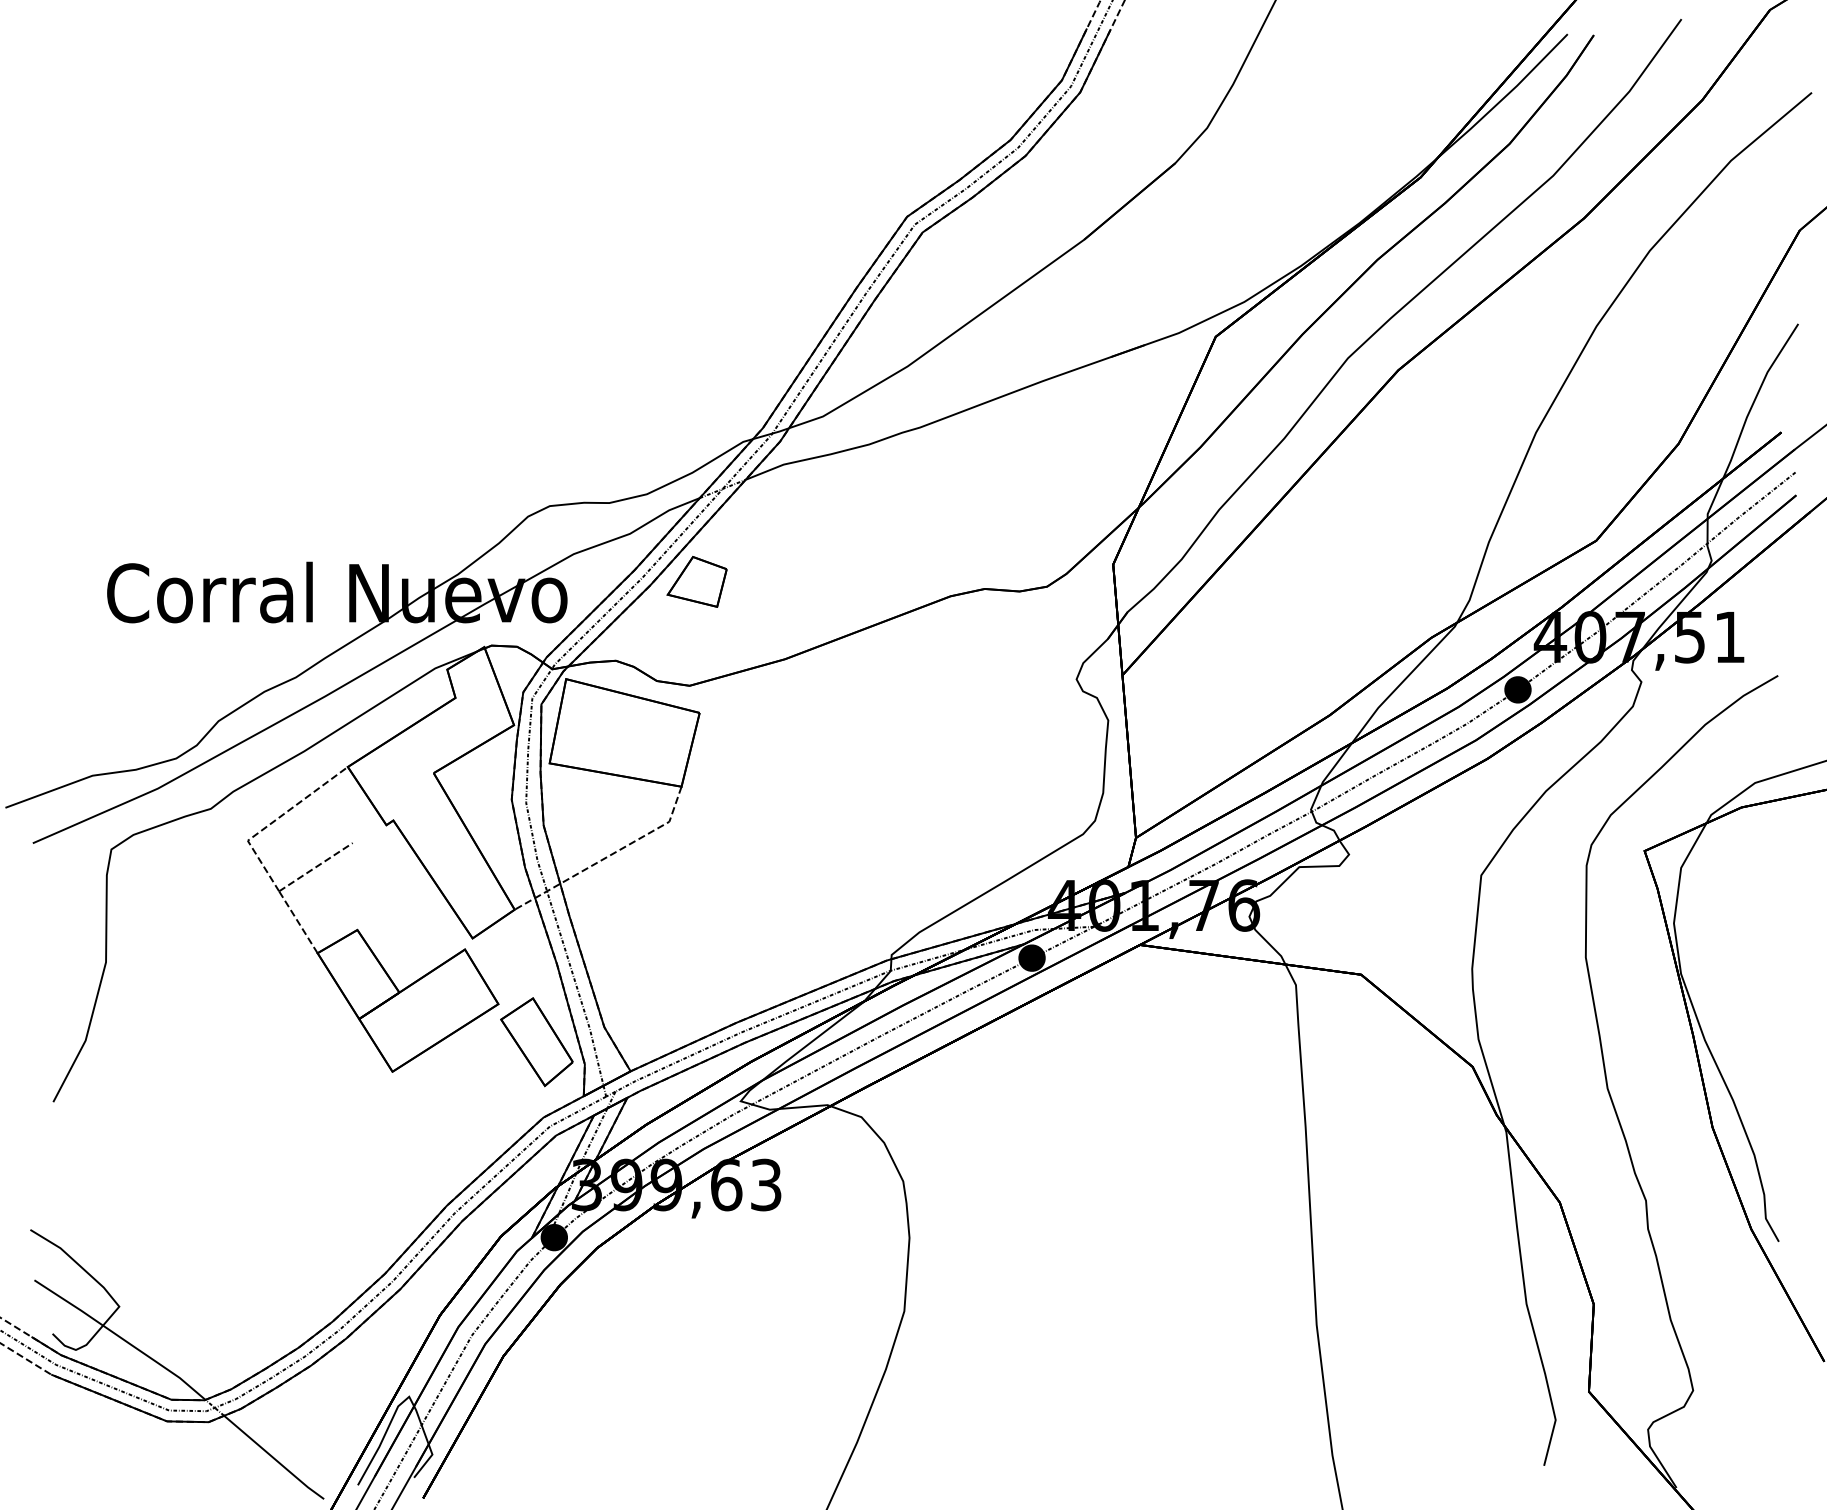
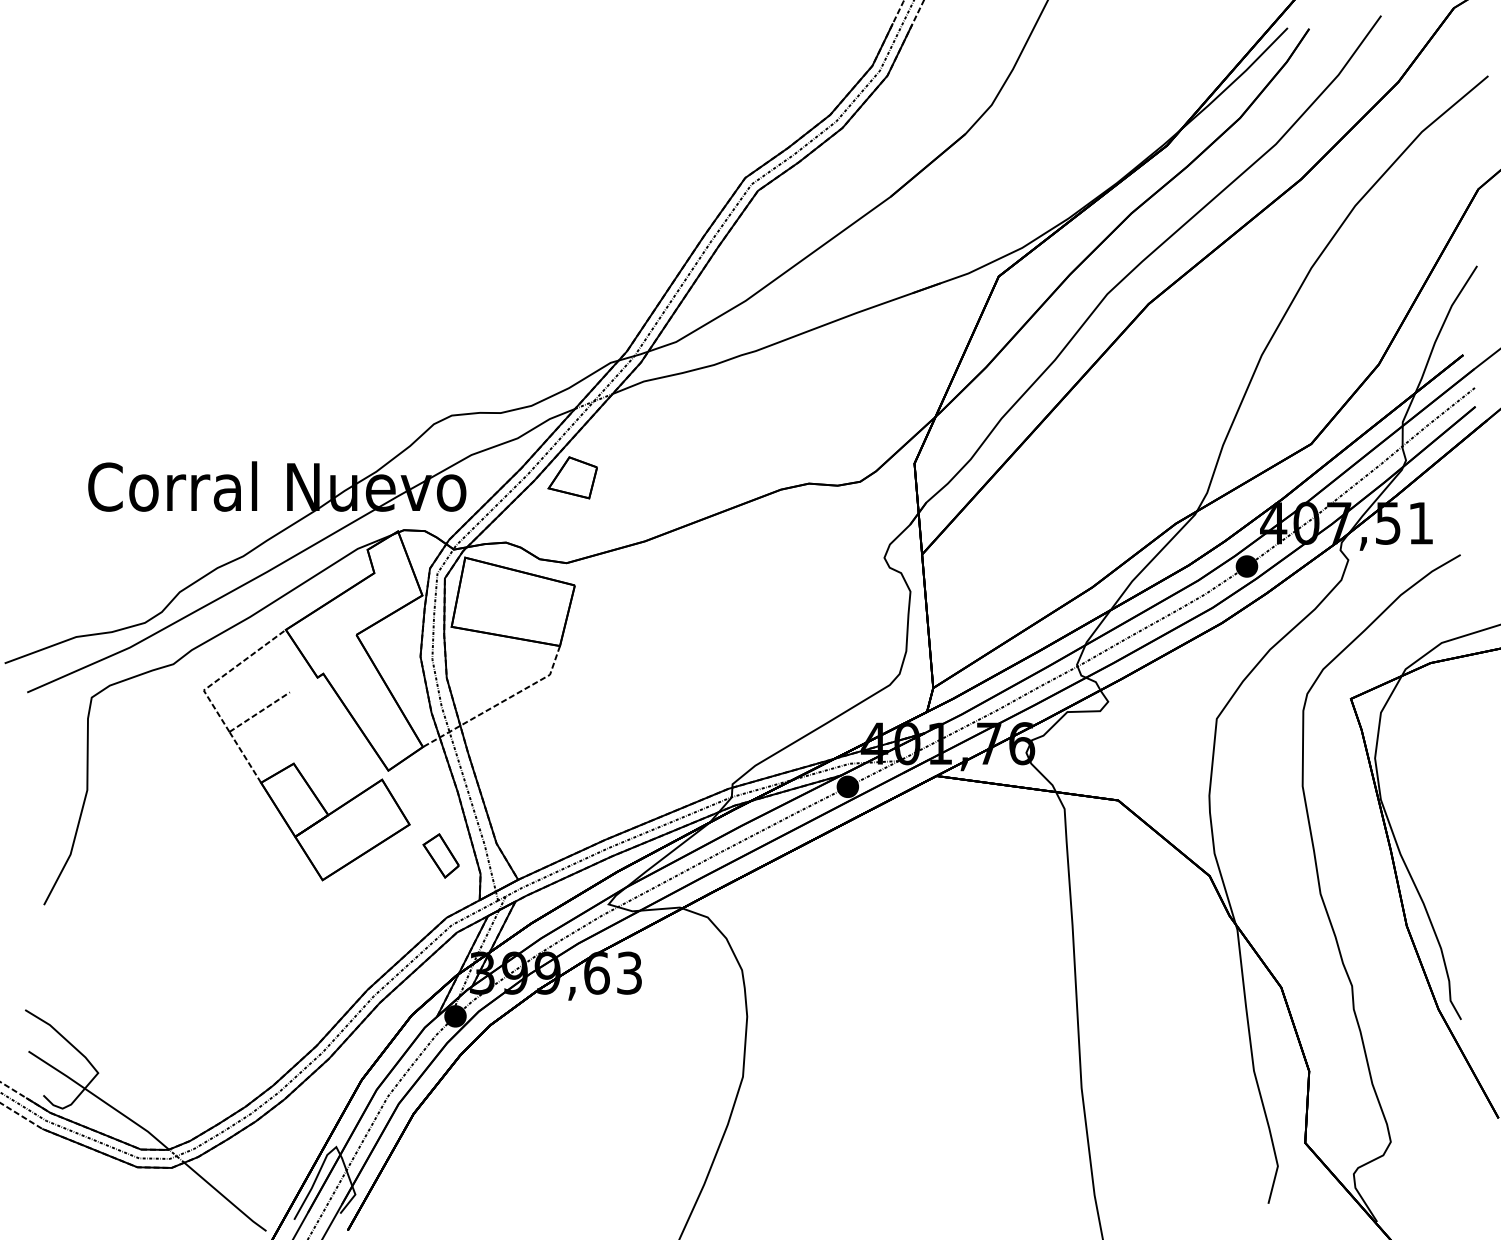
part: (536, 1042) -> (440, 856), size x0.6

